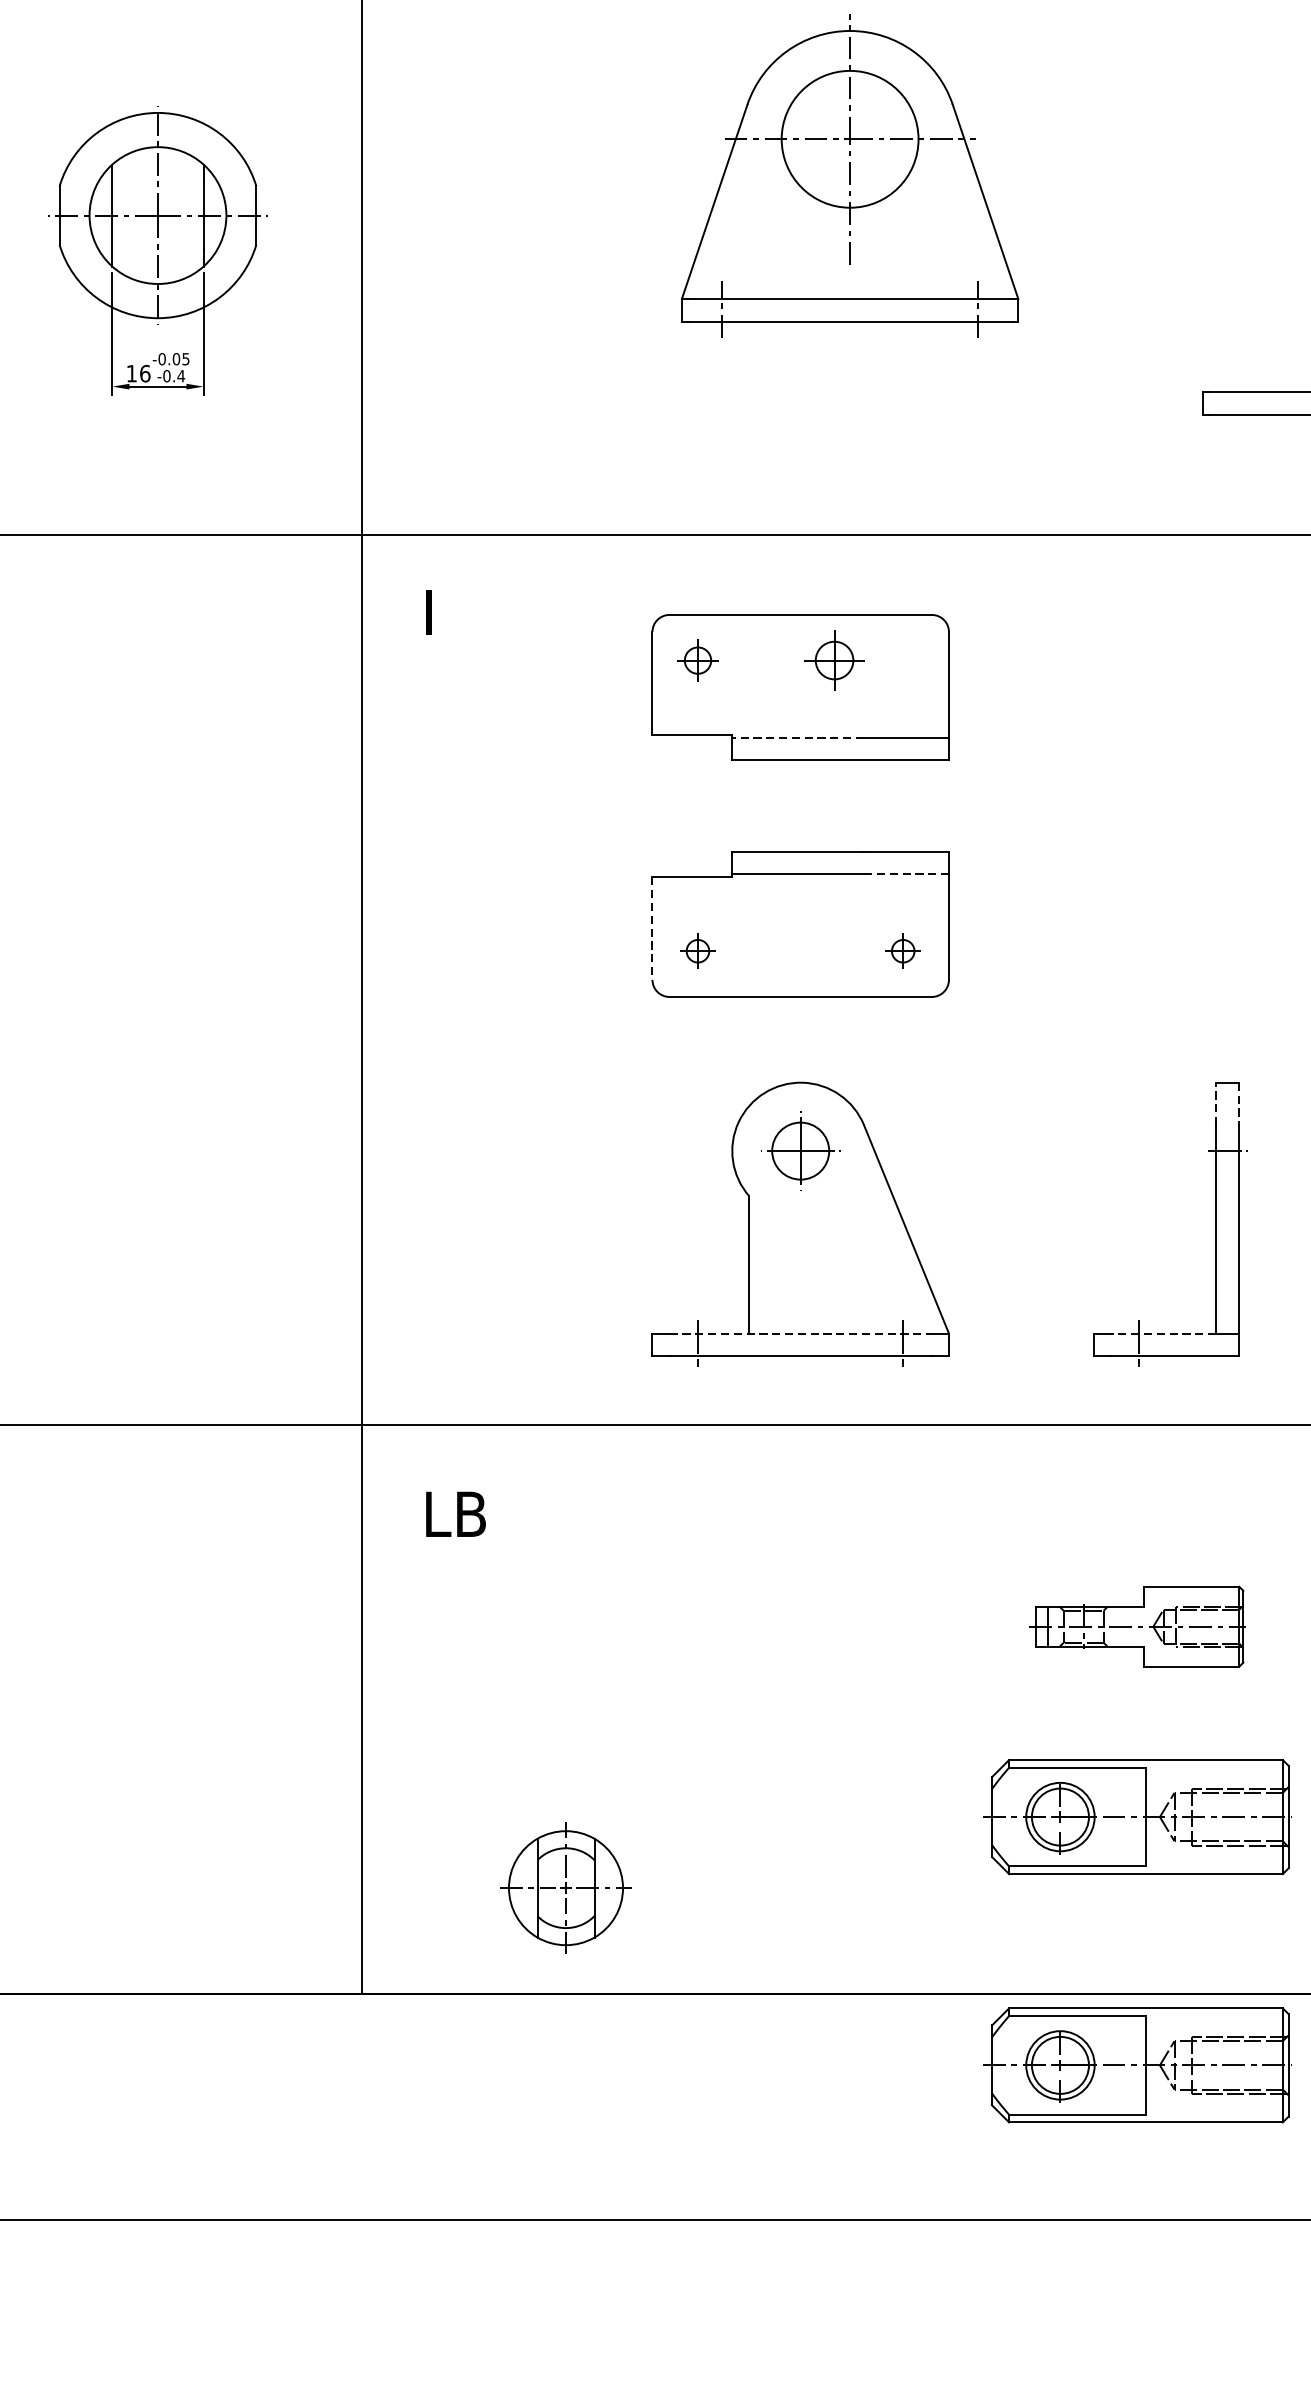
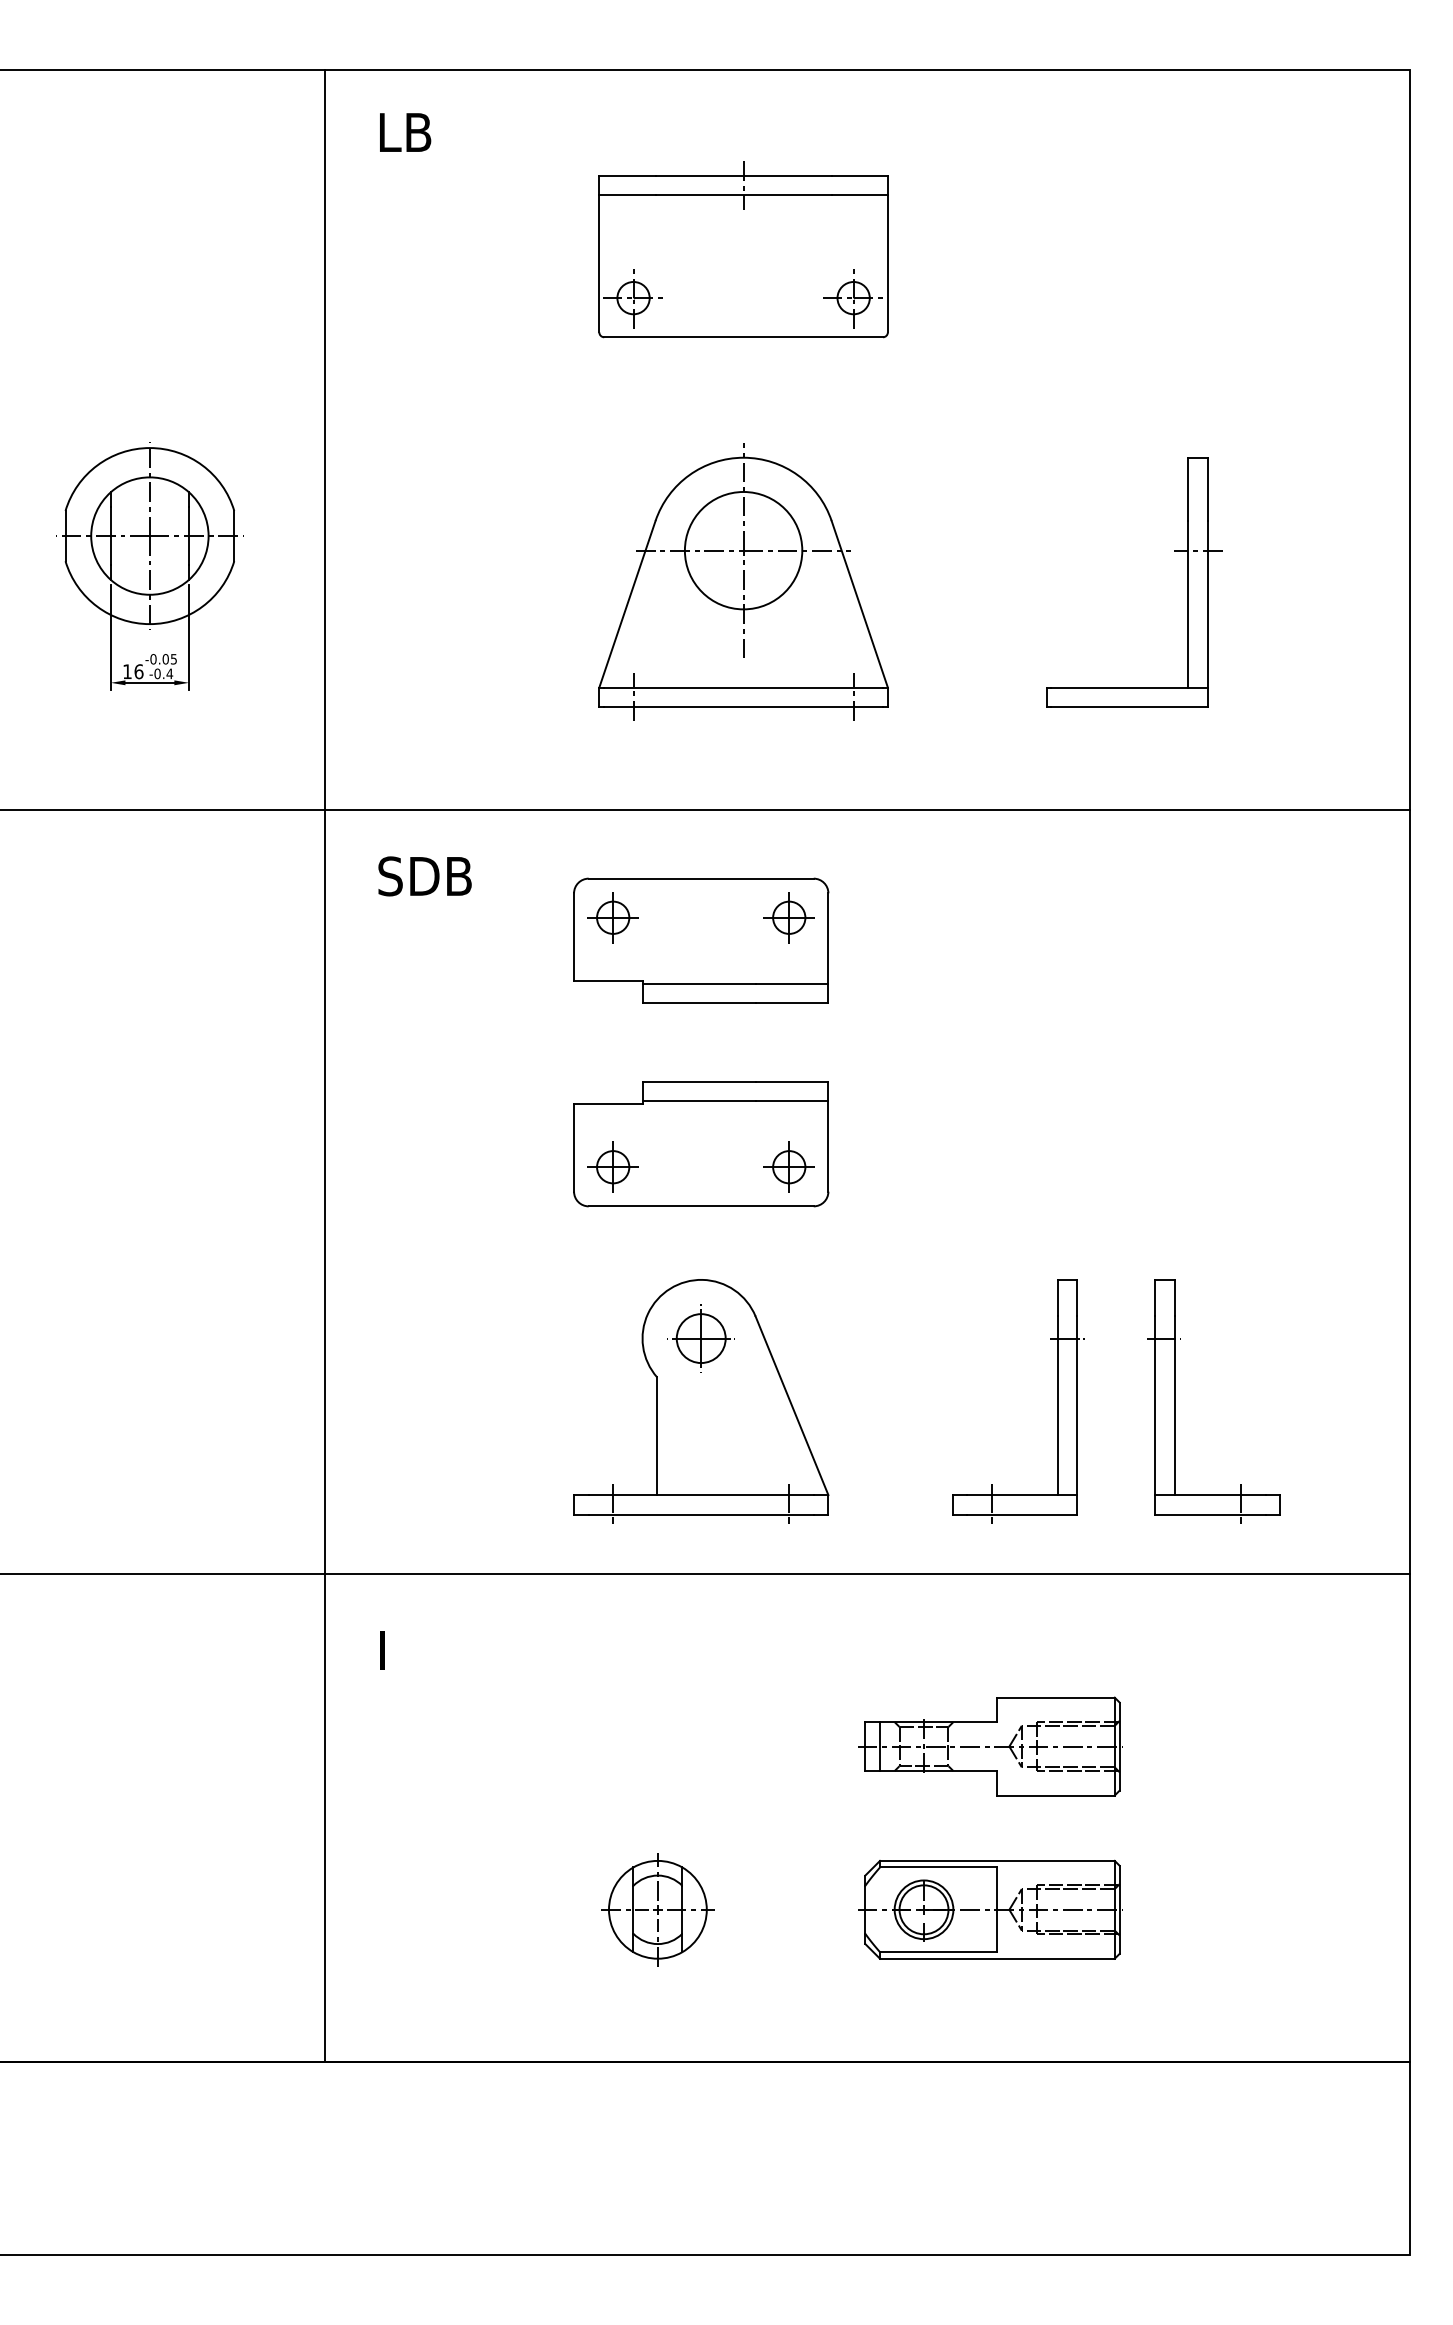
part: (849, 175) -> (743, 581), moved
text: (478, 612) -> (424, 876), I -> SDB
part: (697, 660) -> (612, 917), size x1.43
part: (833, 660) -> (788, 917), moved
line: (798, 737) -> (699, 983), dashed -> solid
line: (907, 874) -> (792, 1101), dashed -> solid
line: (652, 929) -> (574, 1148), dashed -> solid
part: (697, 950) -> (612, 1166), size x1.67
part: (902, 950) -> (788, 1166), size x1.67
line: (1216, 1103) -> (1057, 1297), dashed -> solid
line: (1239, 1104) -> (1077, 1298), dashed -> solid
line: (801, 1334) -> (701, 1495), dashed -> solid
line: (1162, 1334) -> (1011, 1495), dashed -> solid
text: (455, 1513) -> (405, 1649), LB -> I
part: (1137, 1626) -> (990, 1746), size x1.43
part: (565, 1887) -> (657, 1909), moved
part: (1137, 2065) -> (990, 2122), removed

